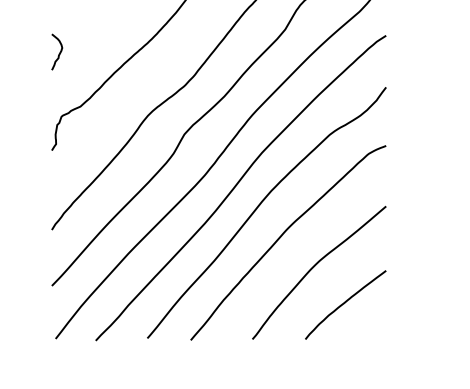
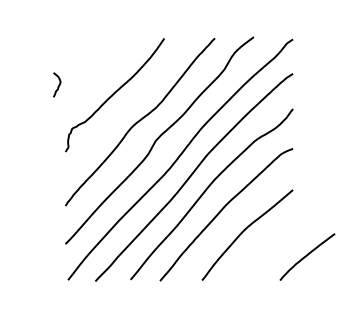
curve: (59, 51) -> (58, 84), moved
curve: (345, 304) -> (307, 256), moved

